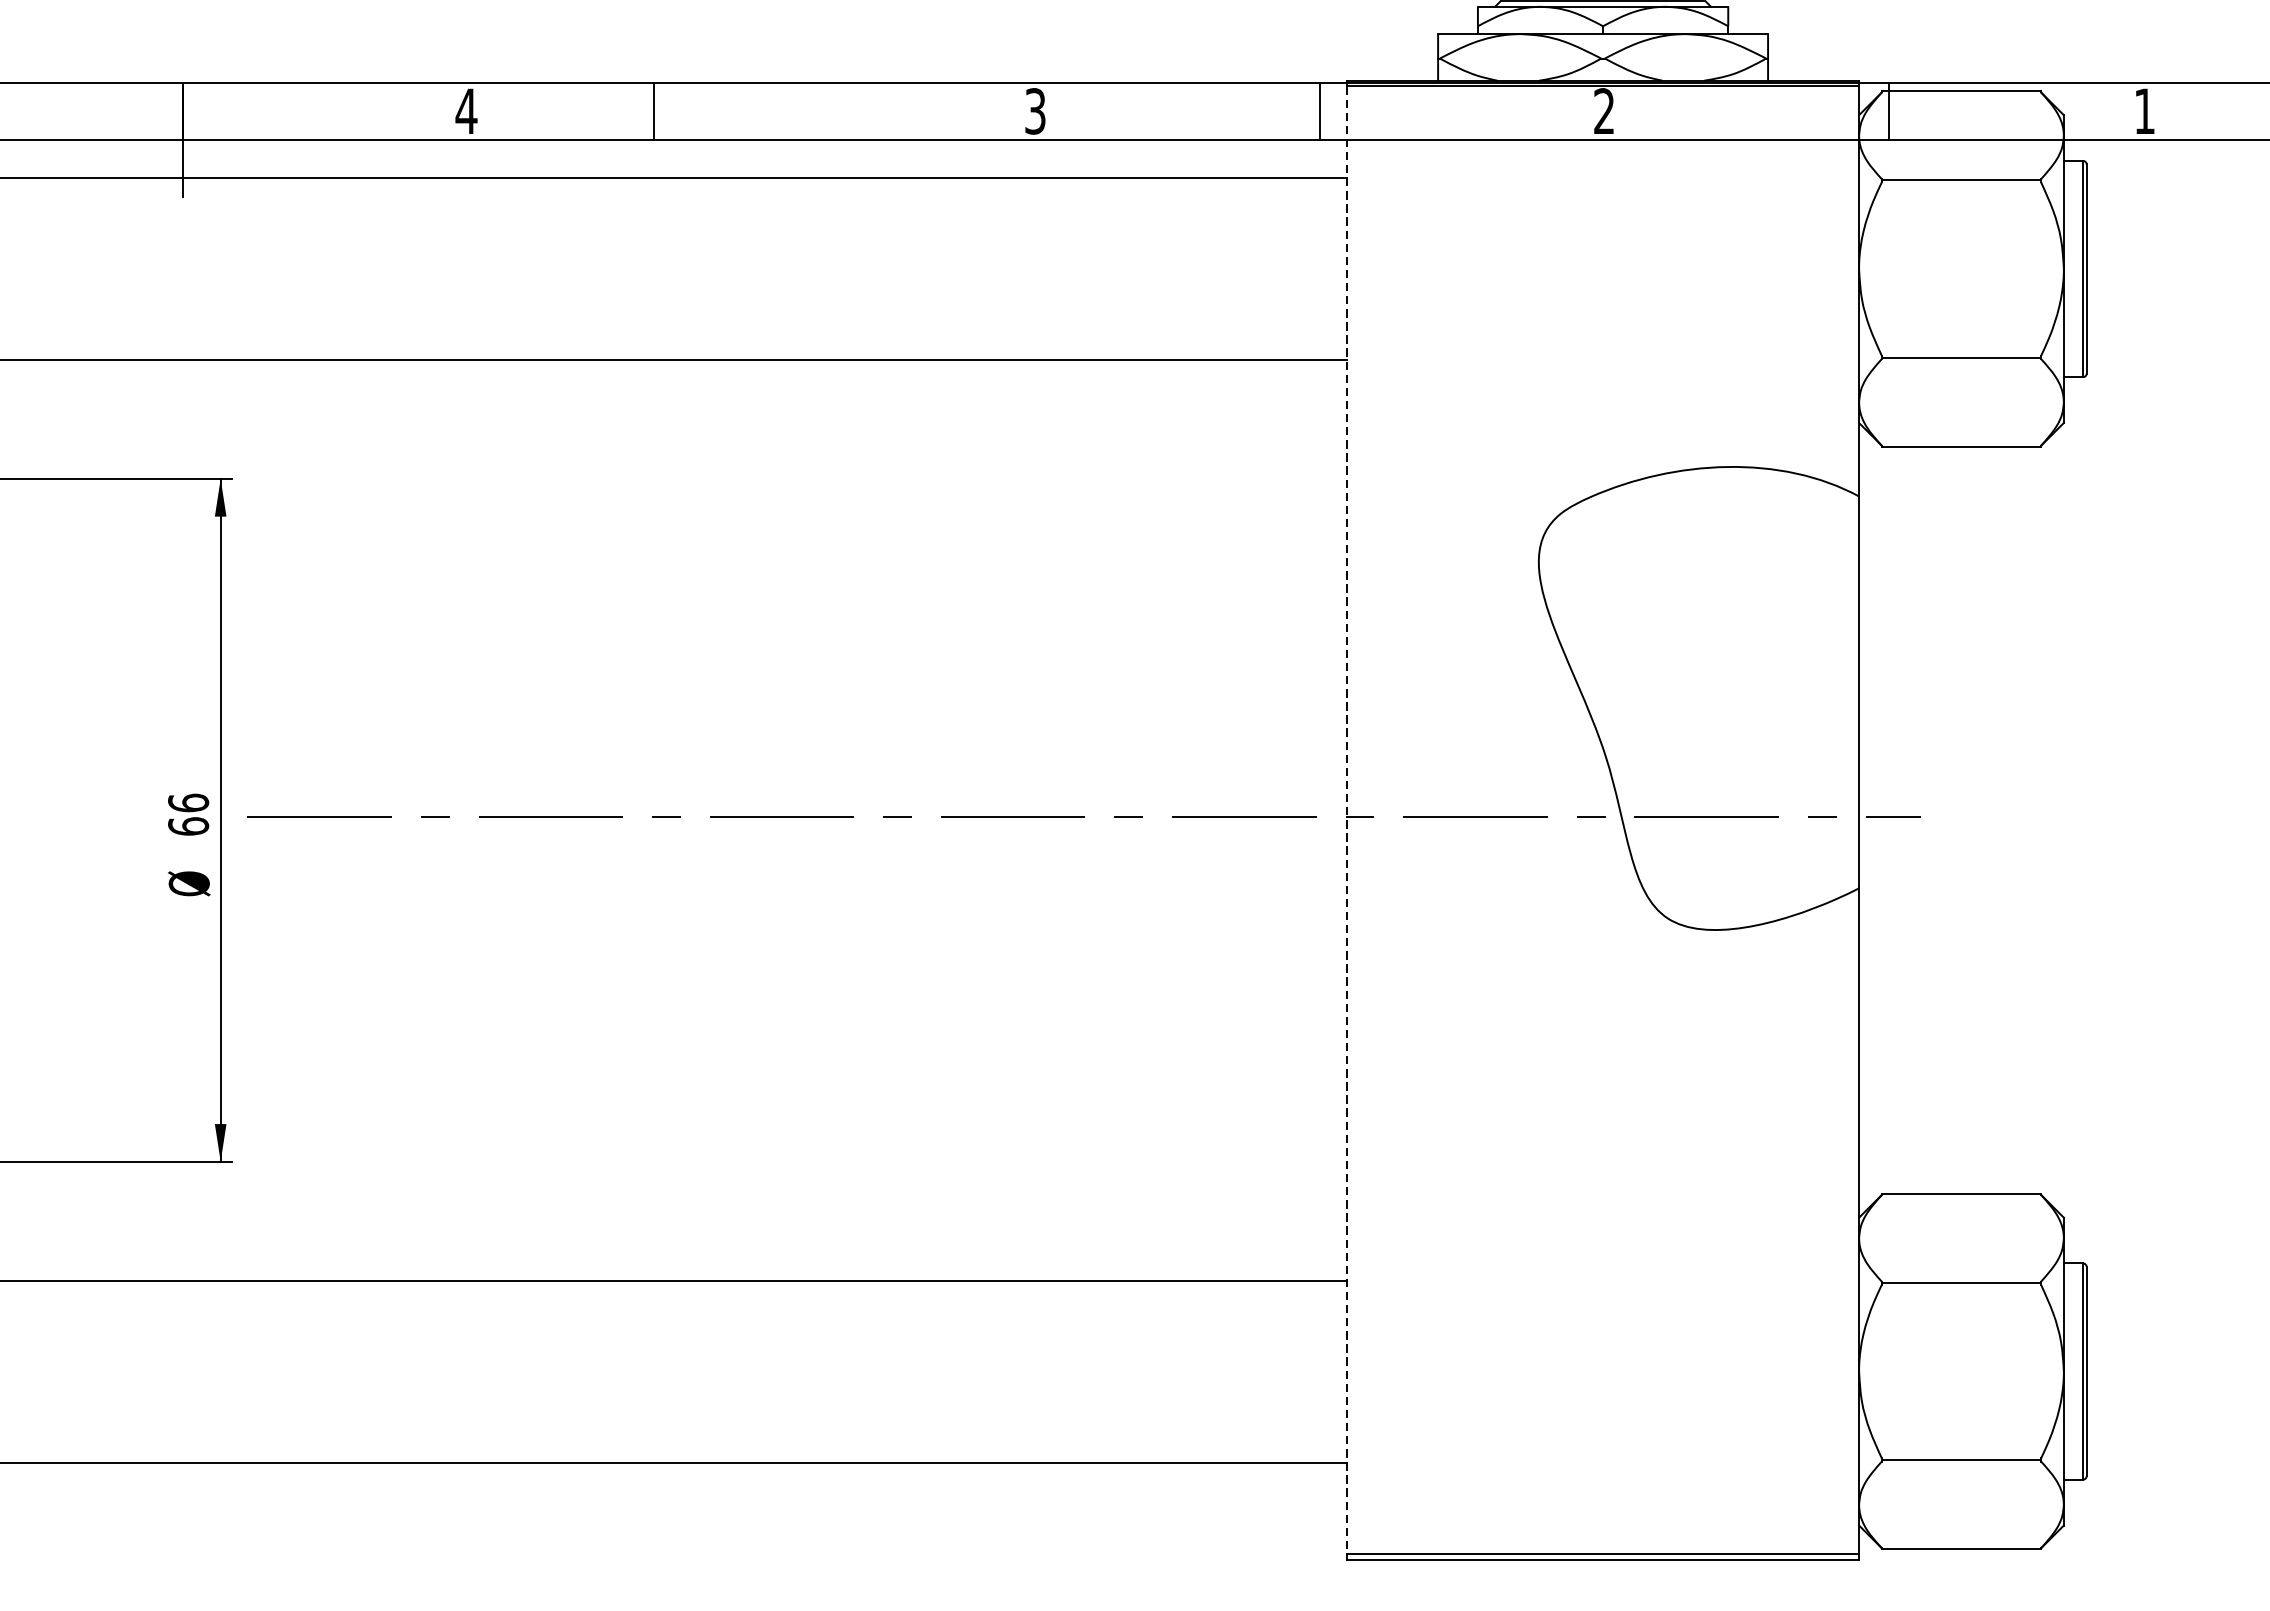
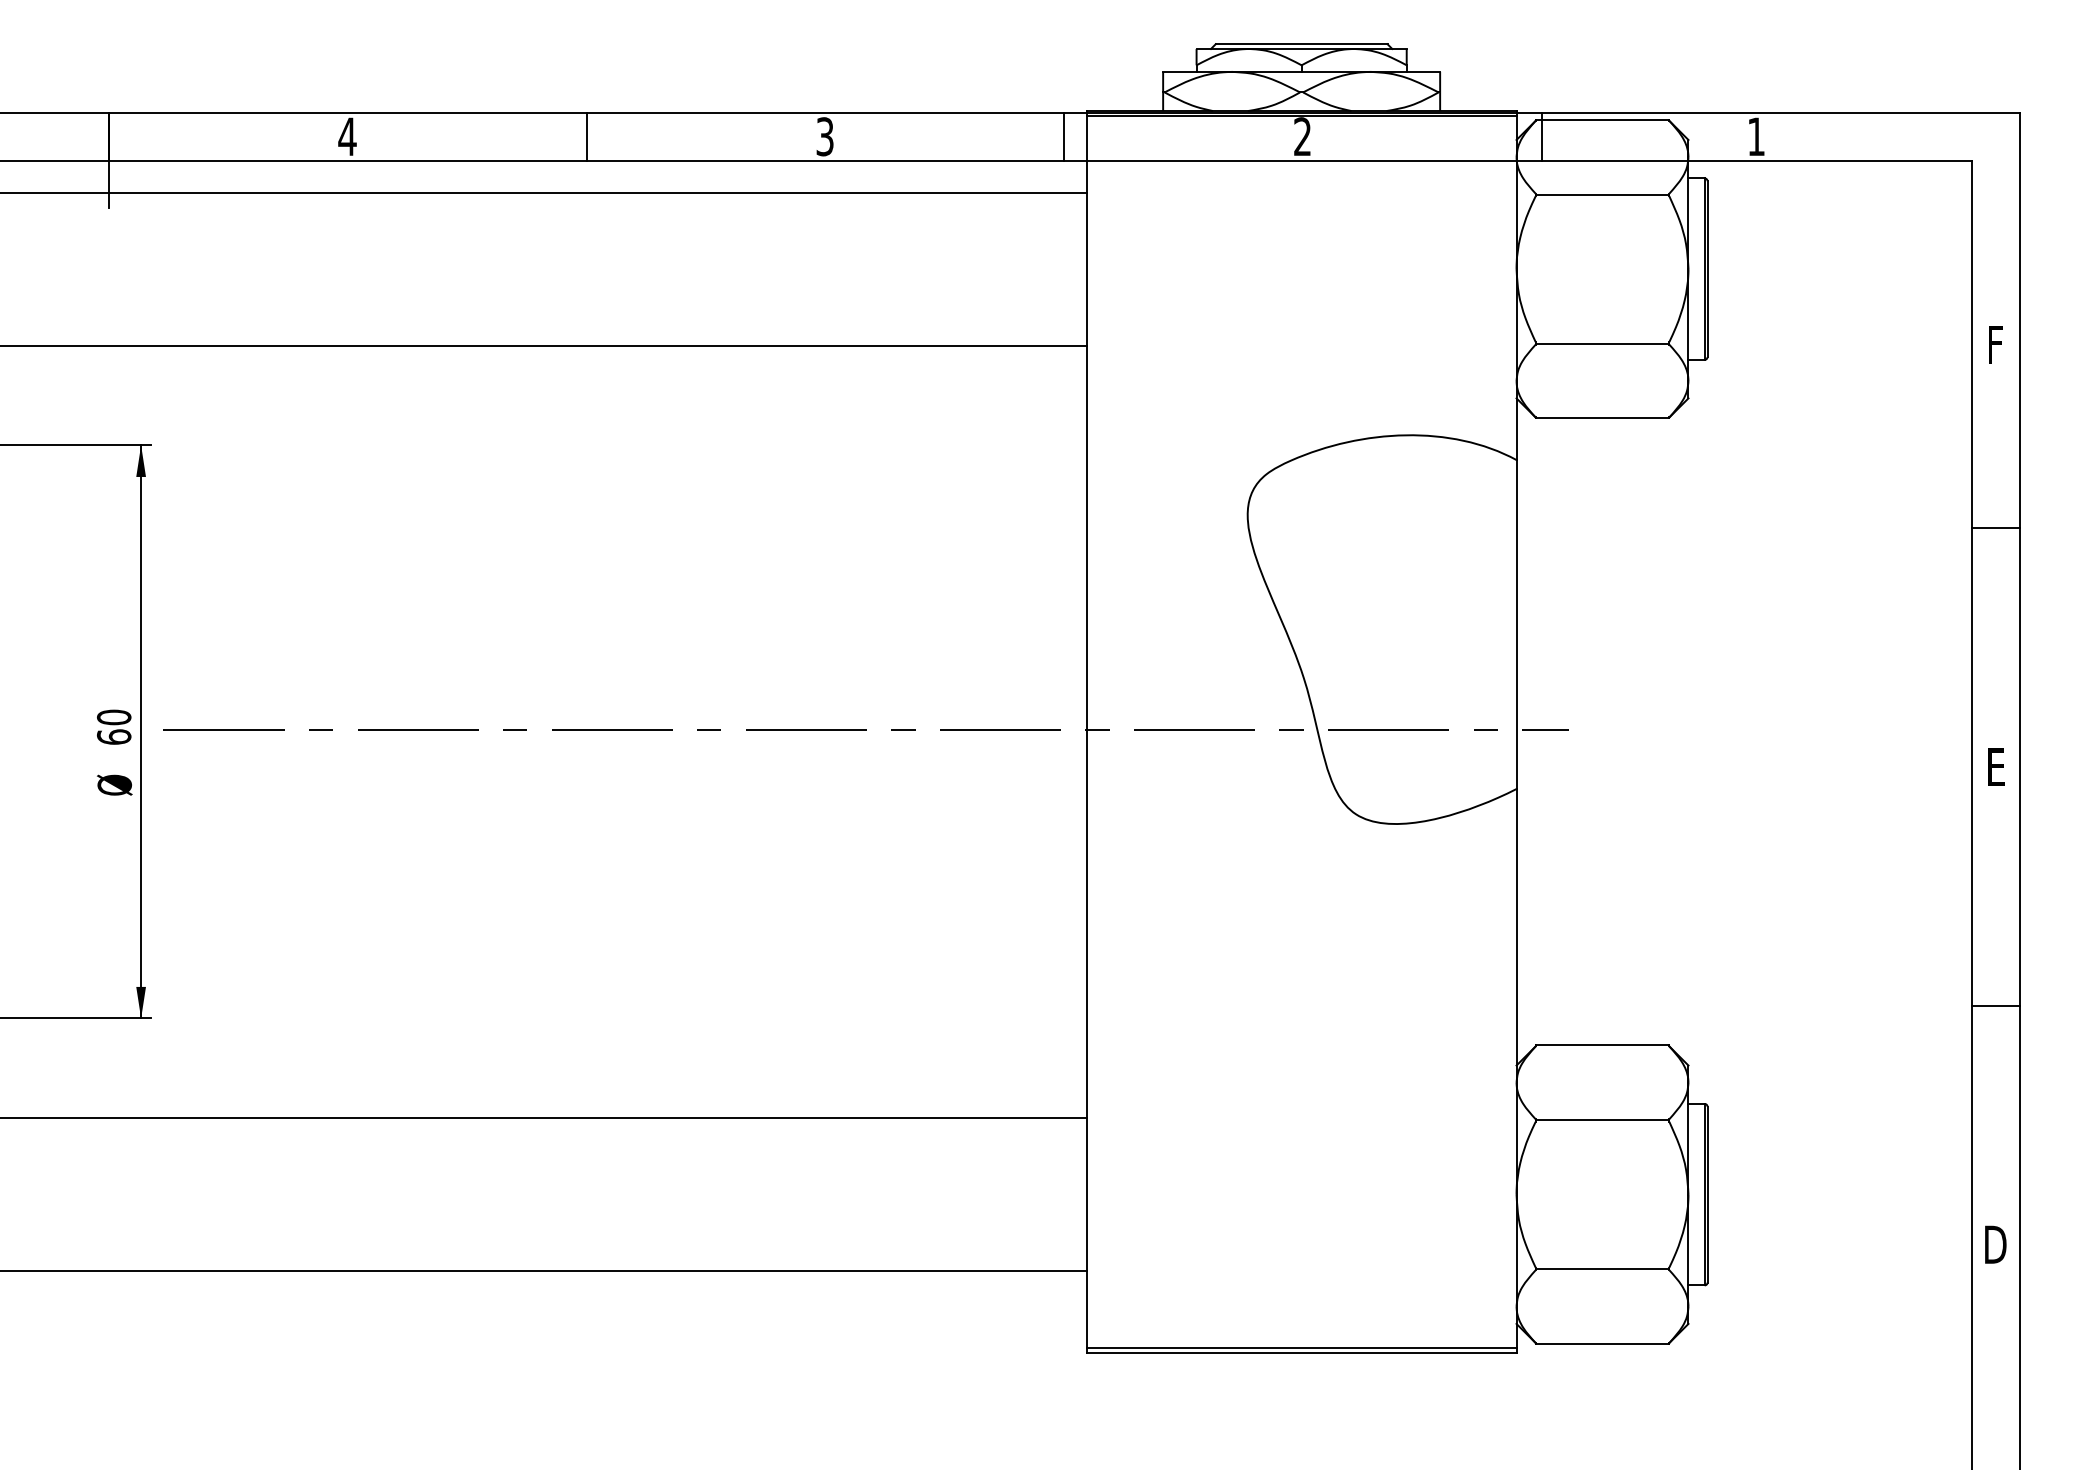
line: (653, 111) -> (586, 136), moved
text: (187, 803) -> (113, 717), 66 -> 60
line: (1346, 821) -> (1086, 732), dashed -> solid

